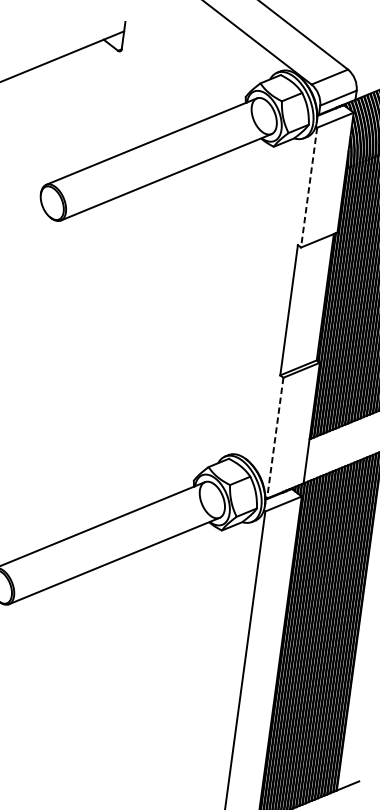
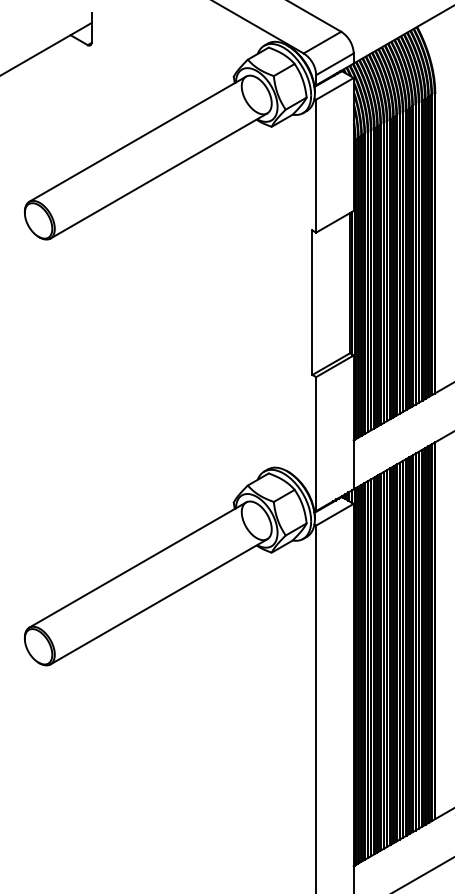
line: (309, 187) -> (316, 166), dashed -> solid
line: (275, 438) -> (316, 444), dashed -> solid

